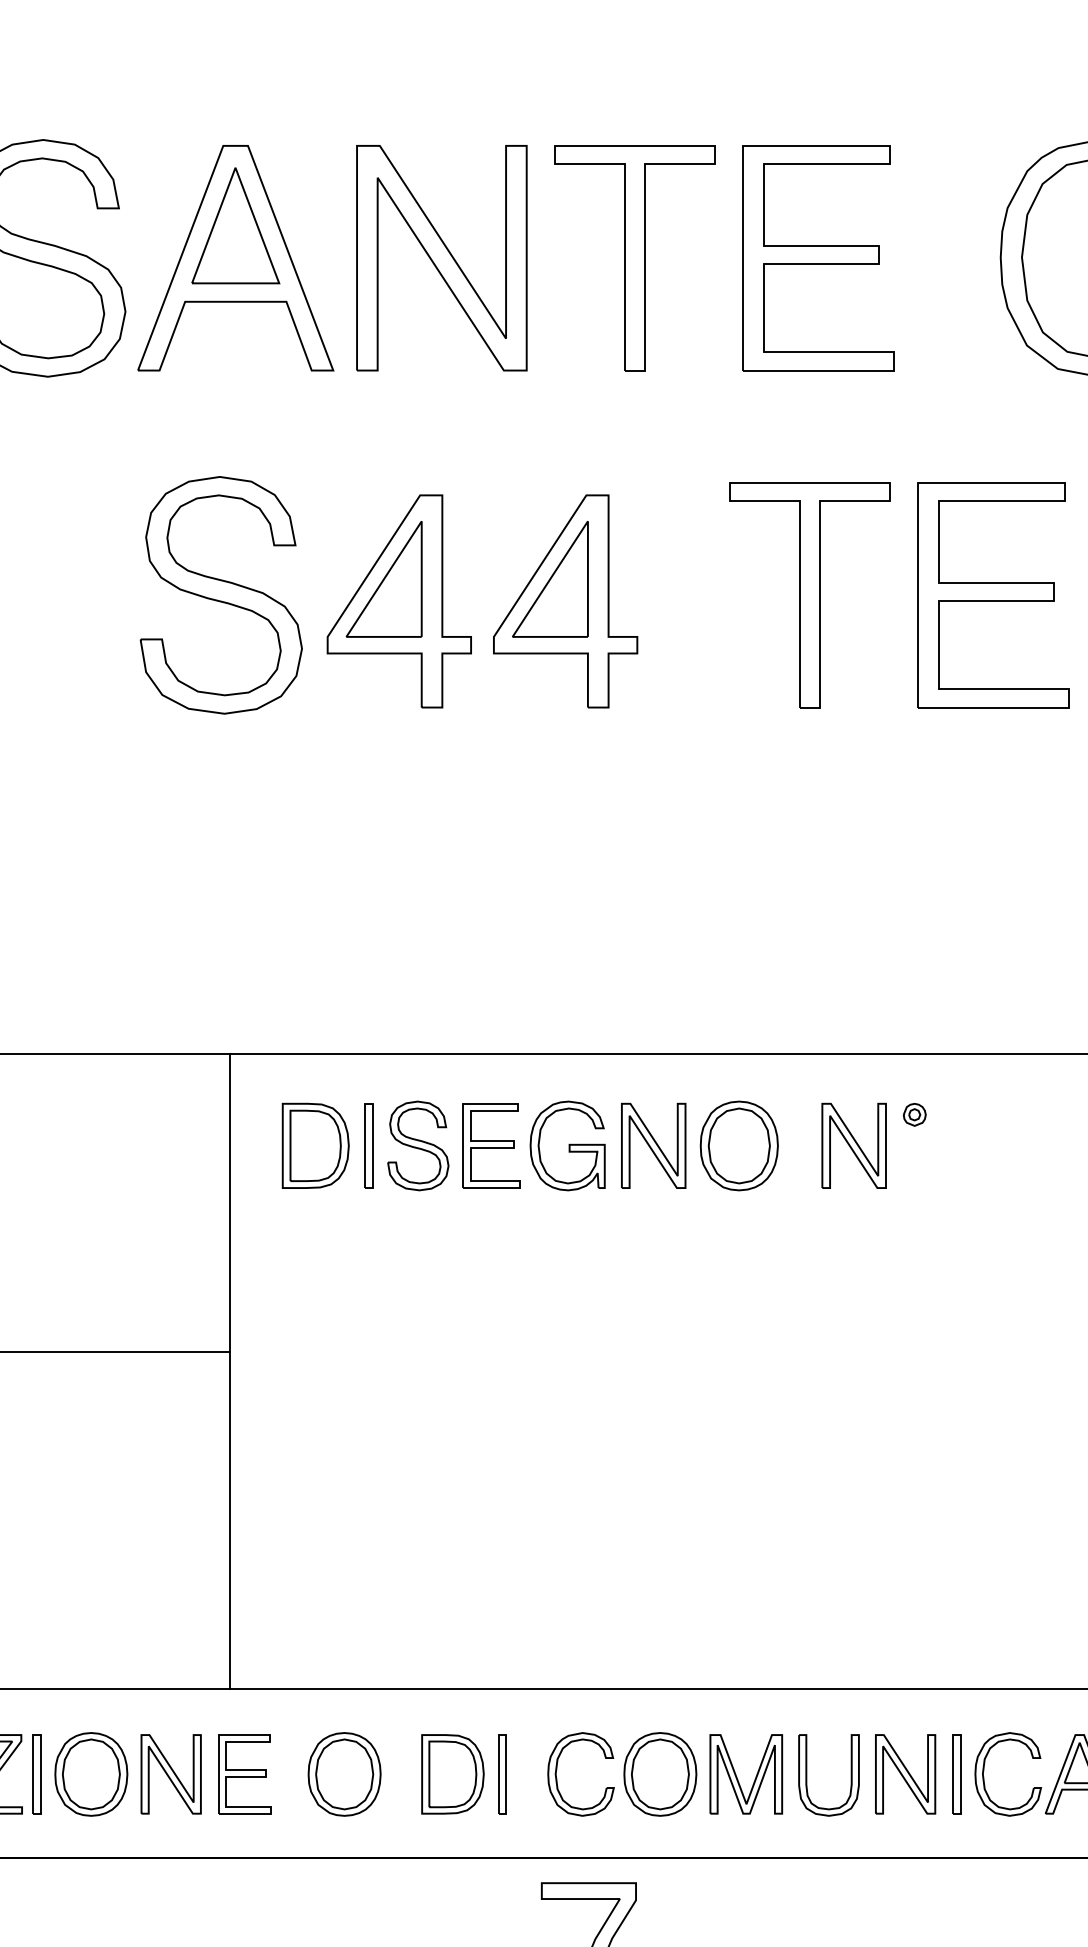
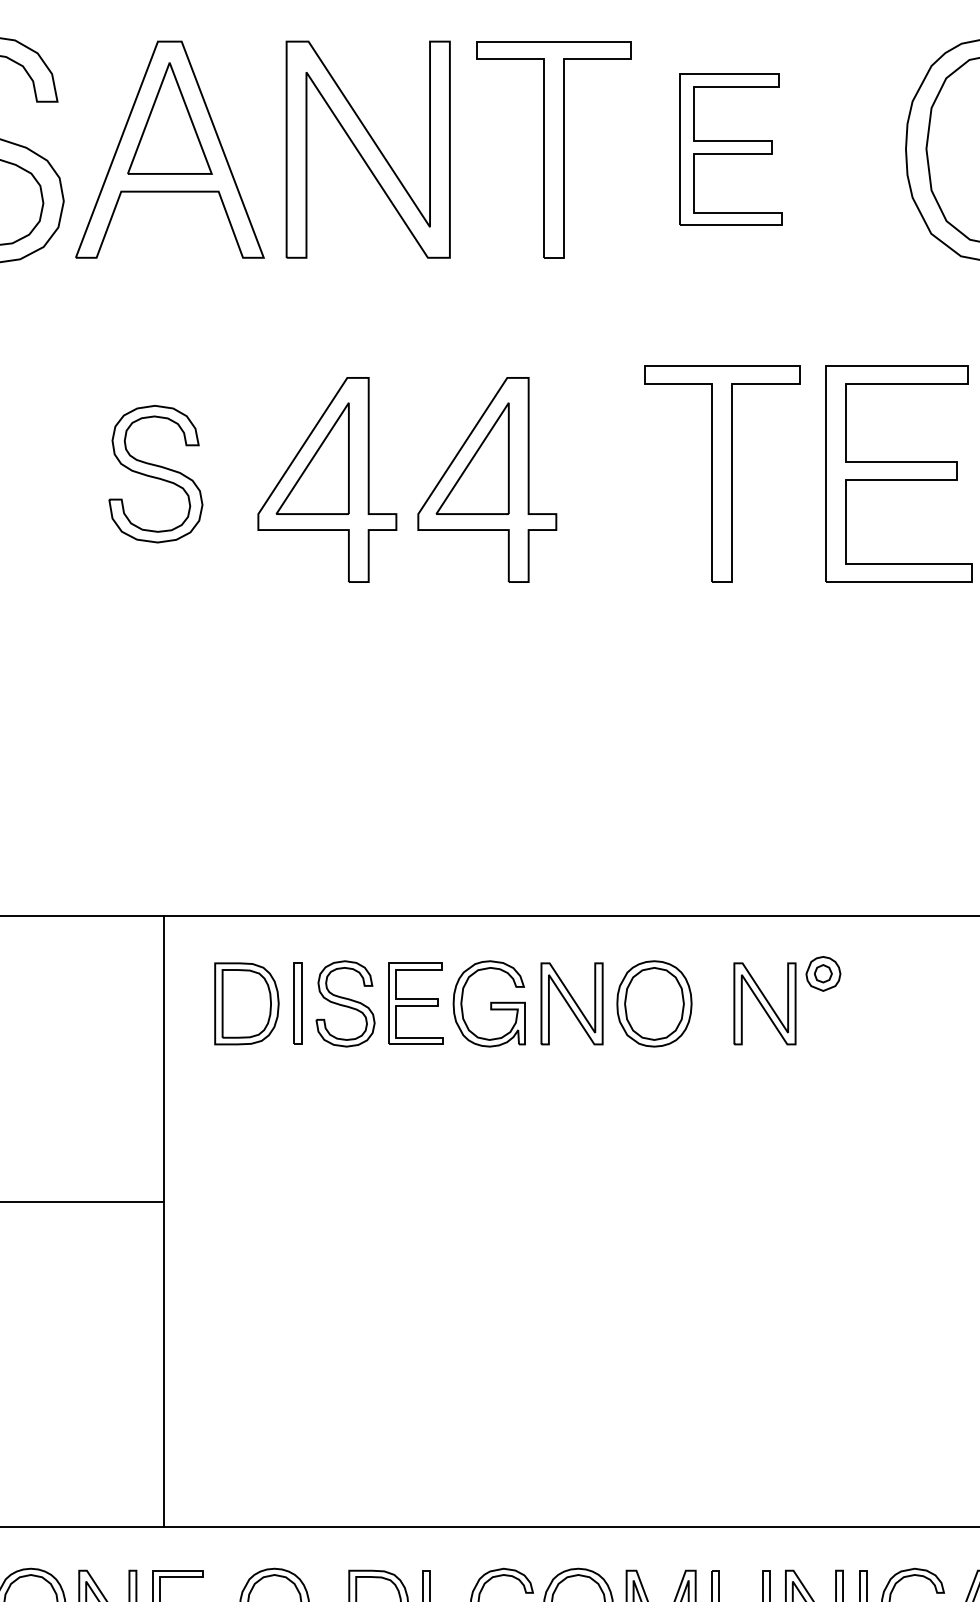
part: (818, 258) -> (730, 149), size x0.7
part: (220, 595) -> (155, 474), size x0.6
part: (914, 1114) -> (823, 973), size x1.6

